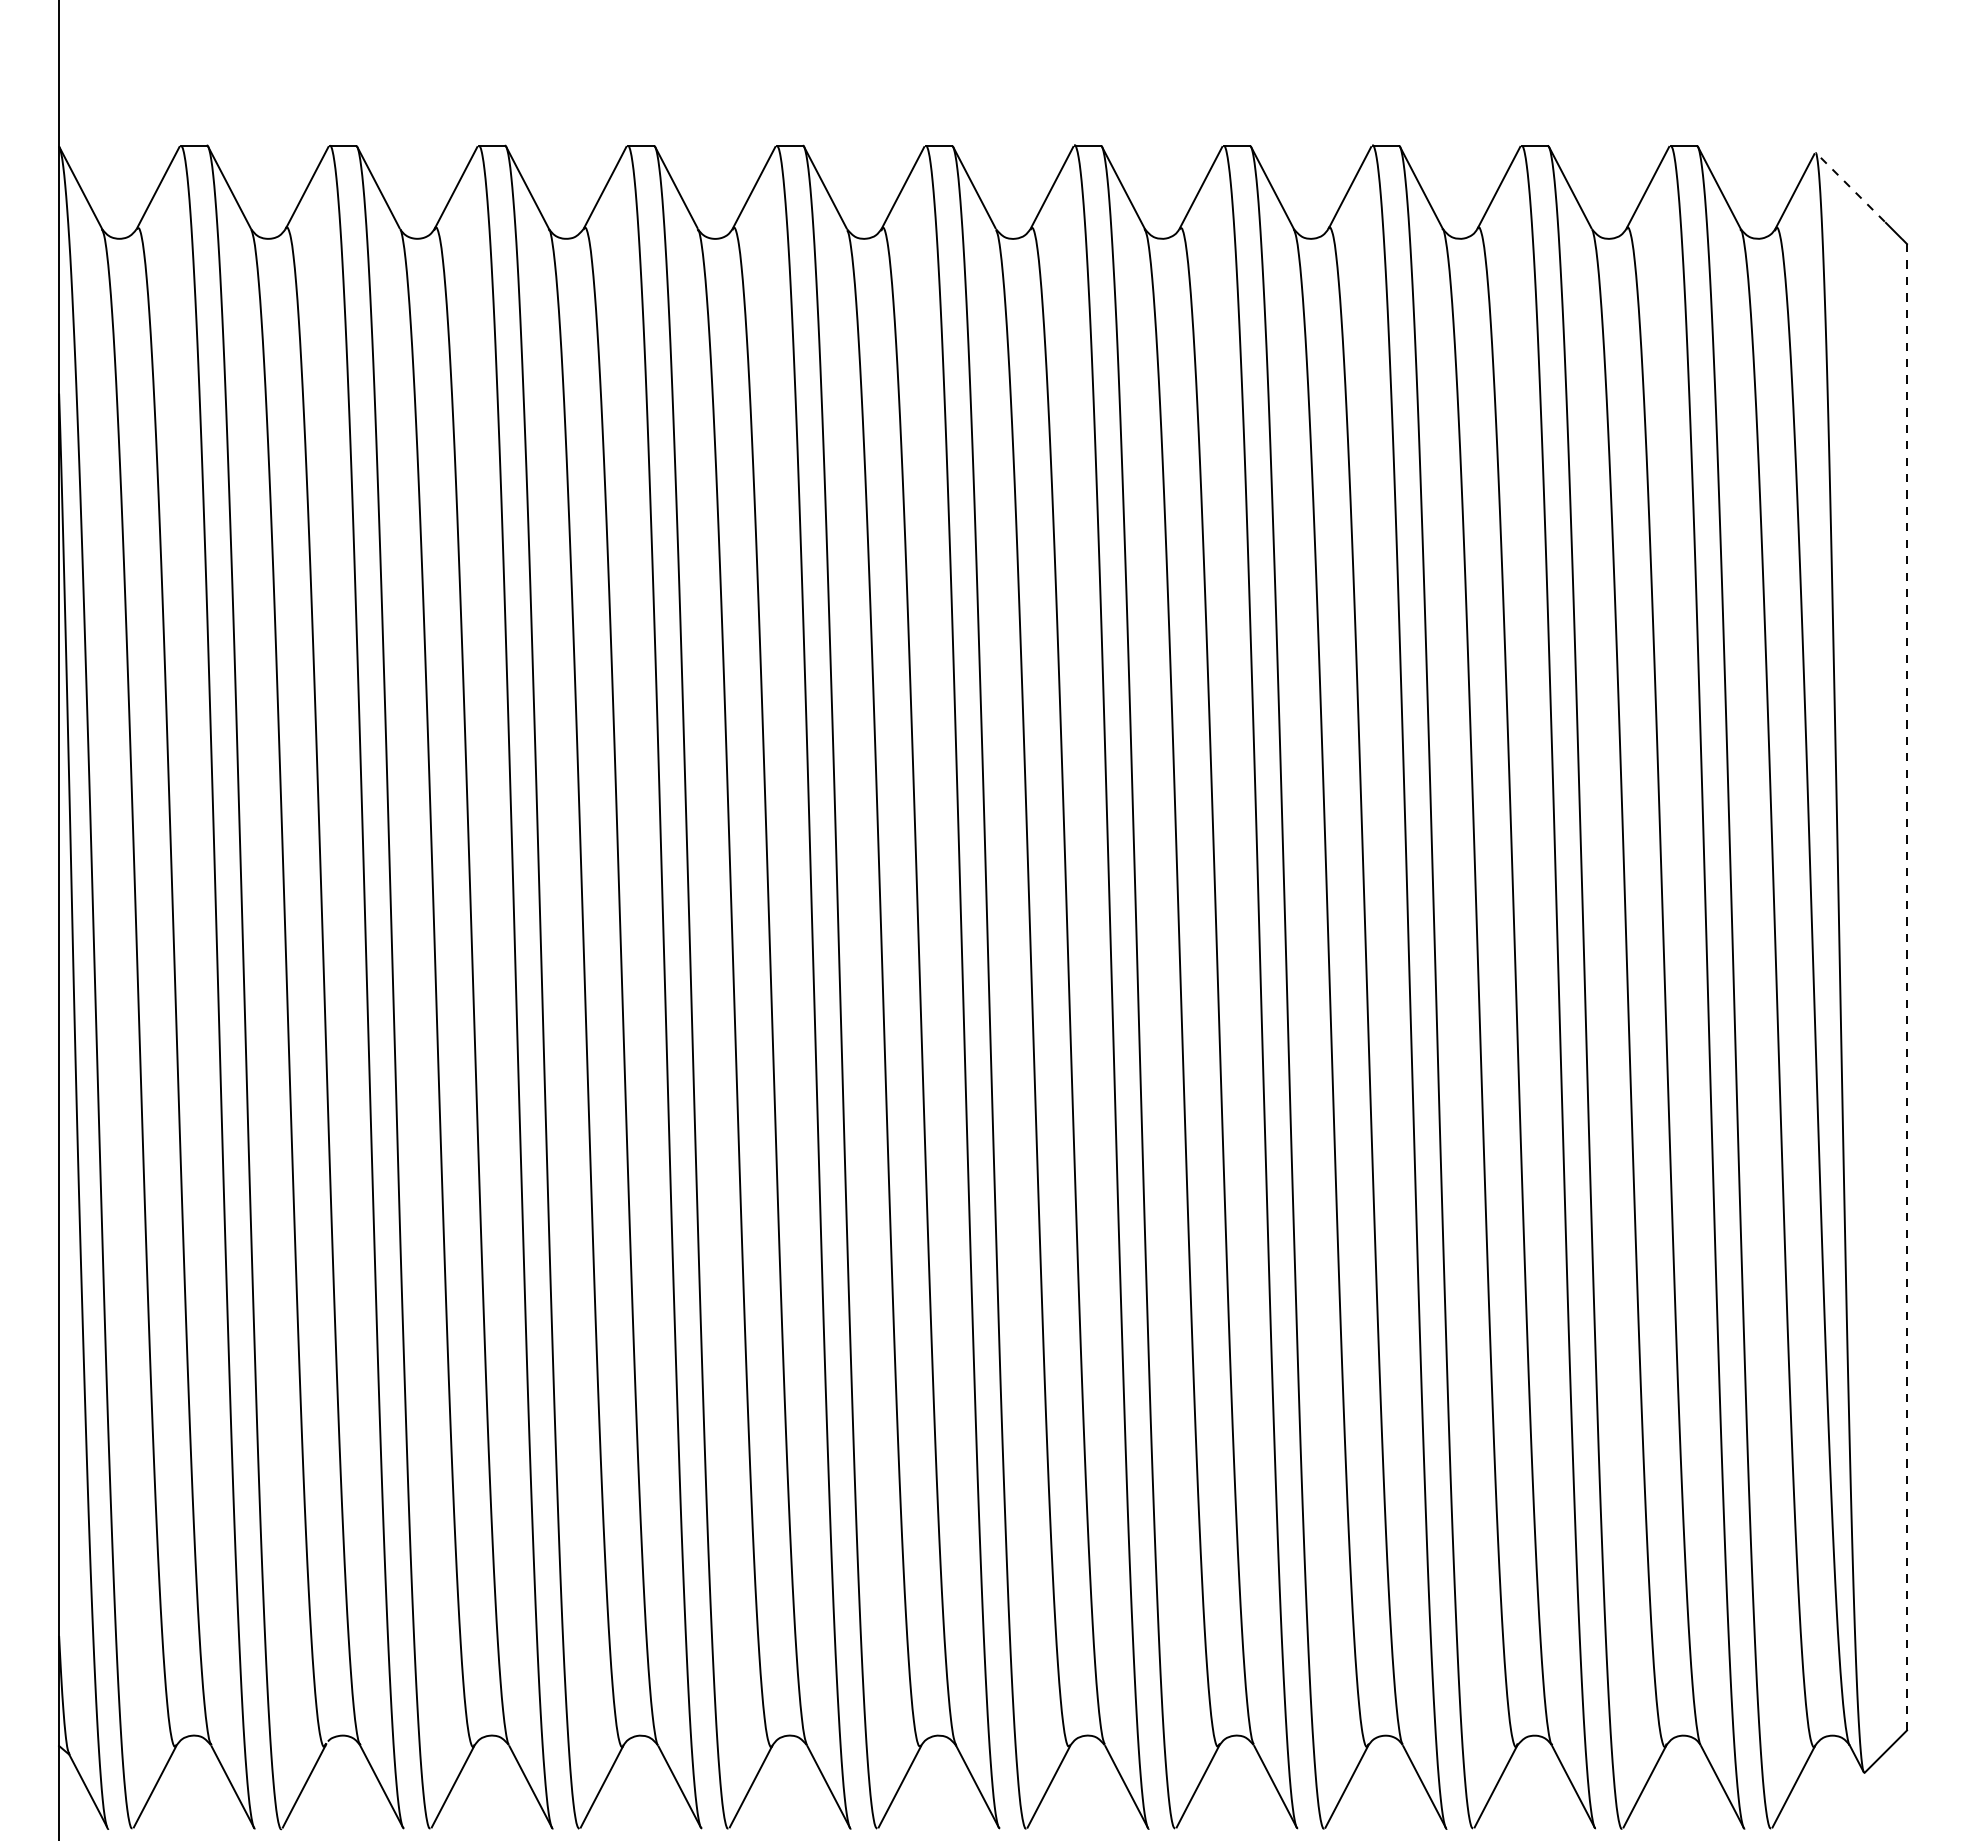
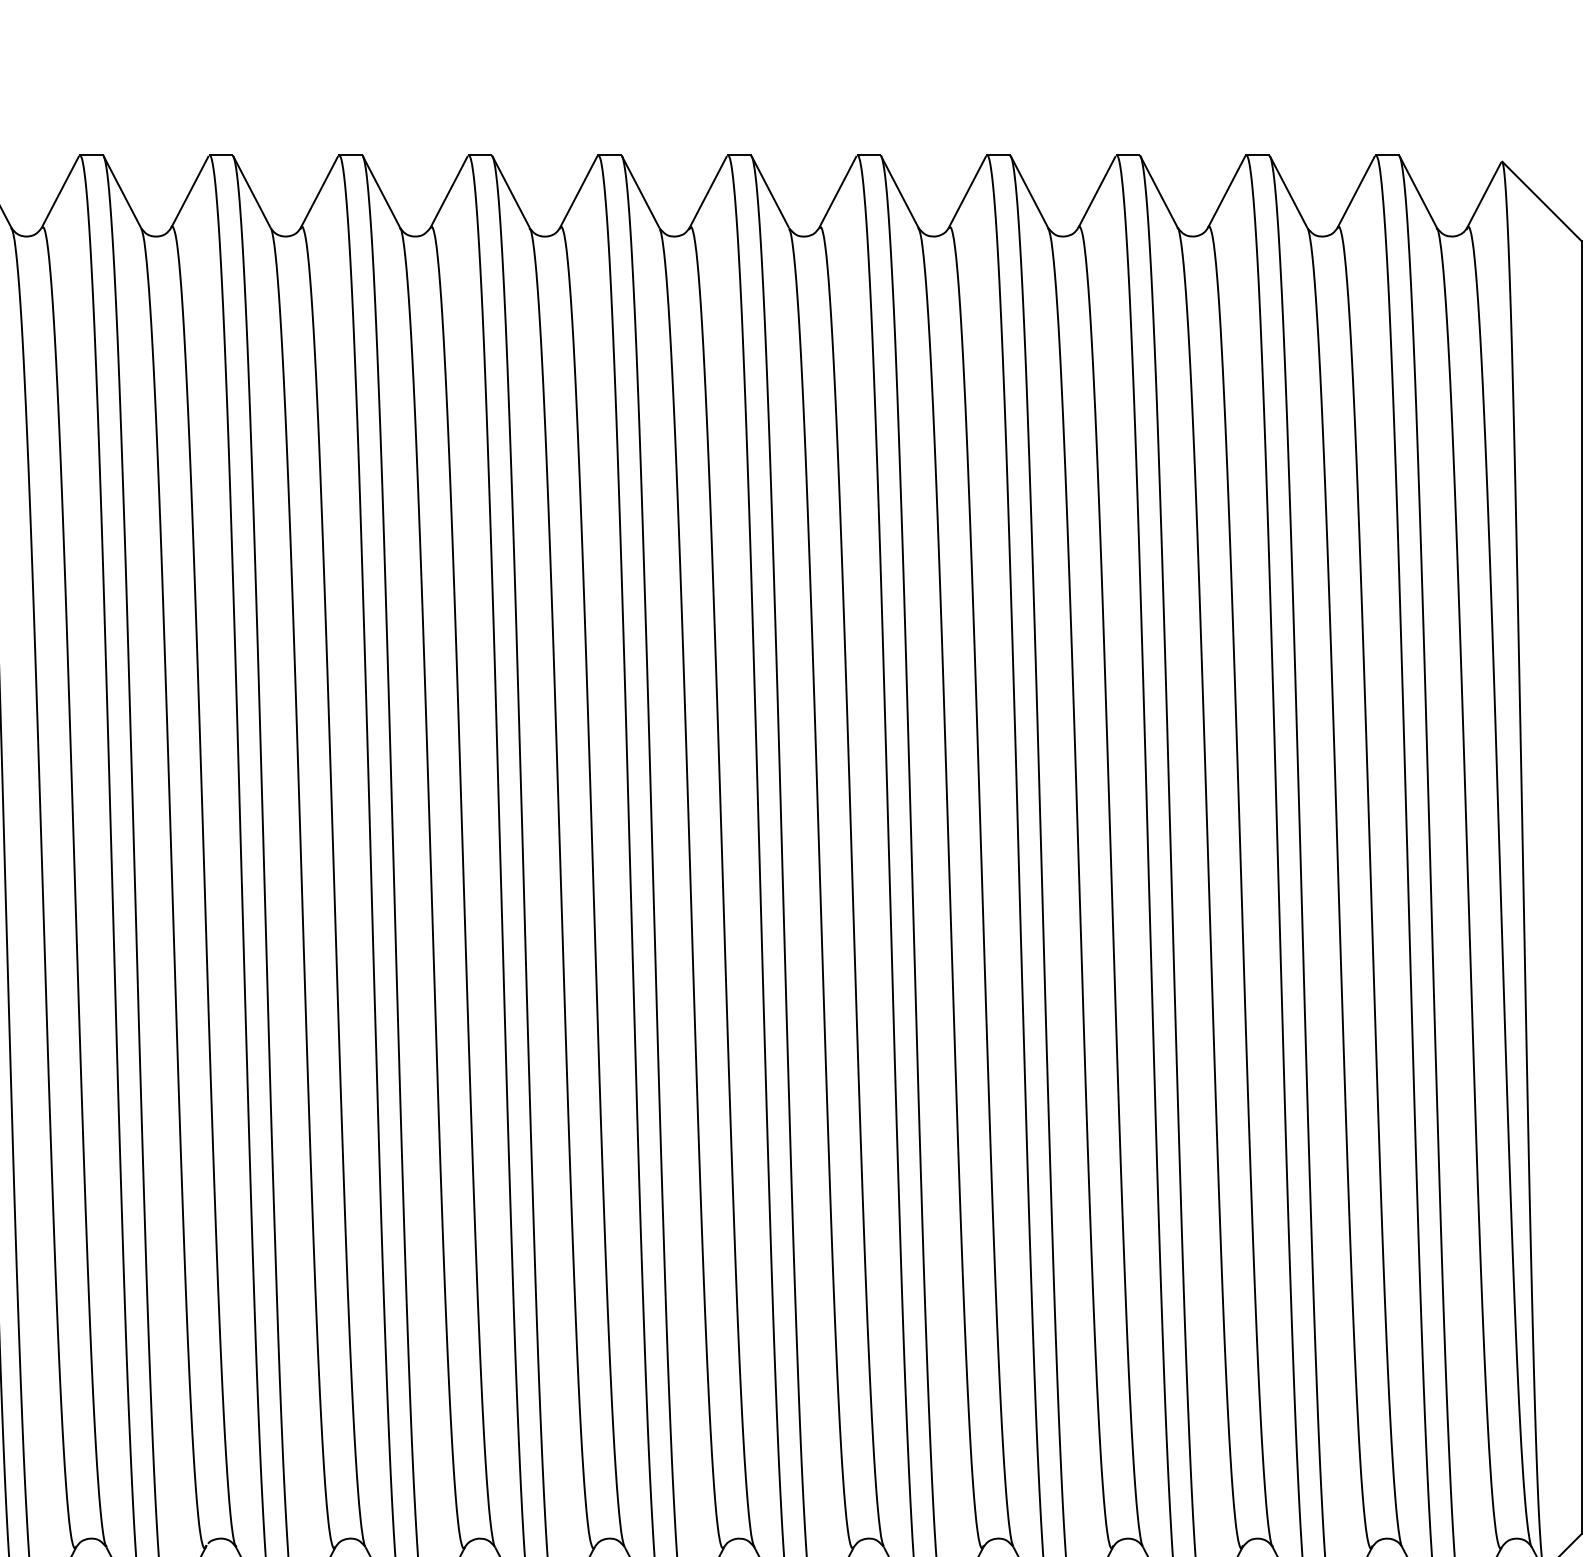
line: (1850, 187) -> (1532, 191), dashed -> solid
line: (1907, 987) -> (1582, 887), dashed -> solid

